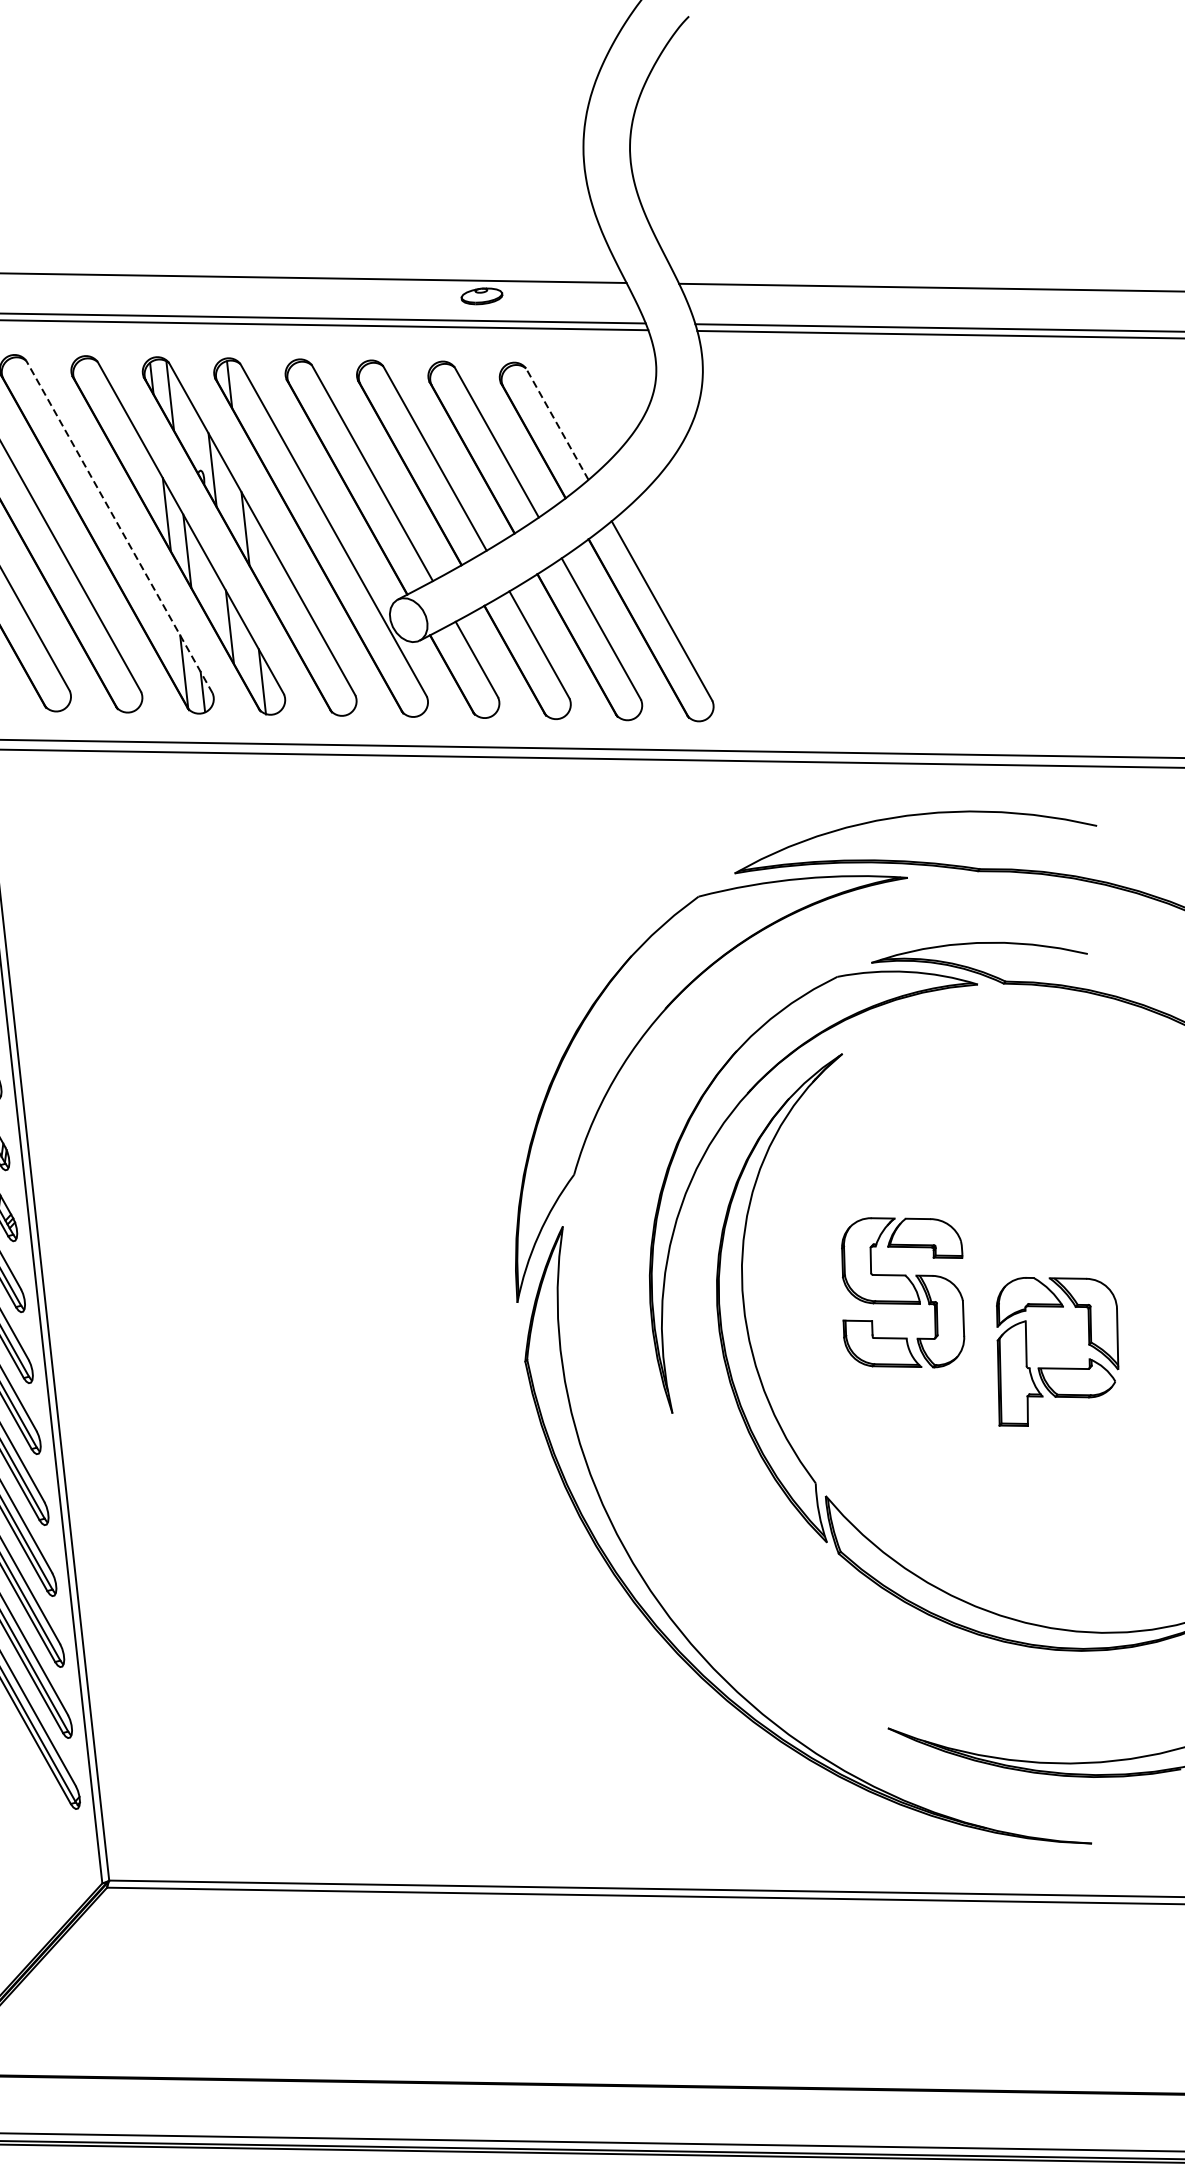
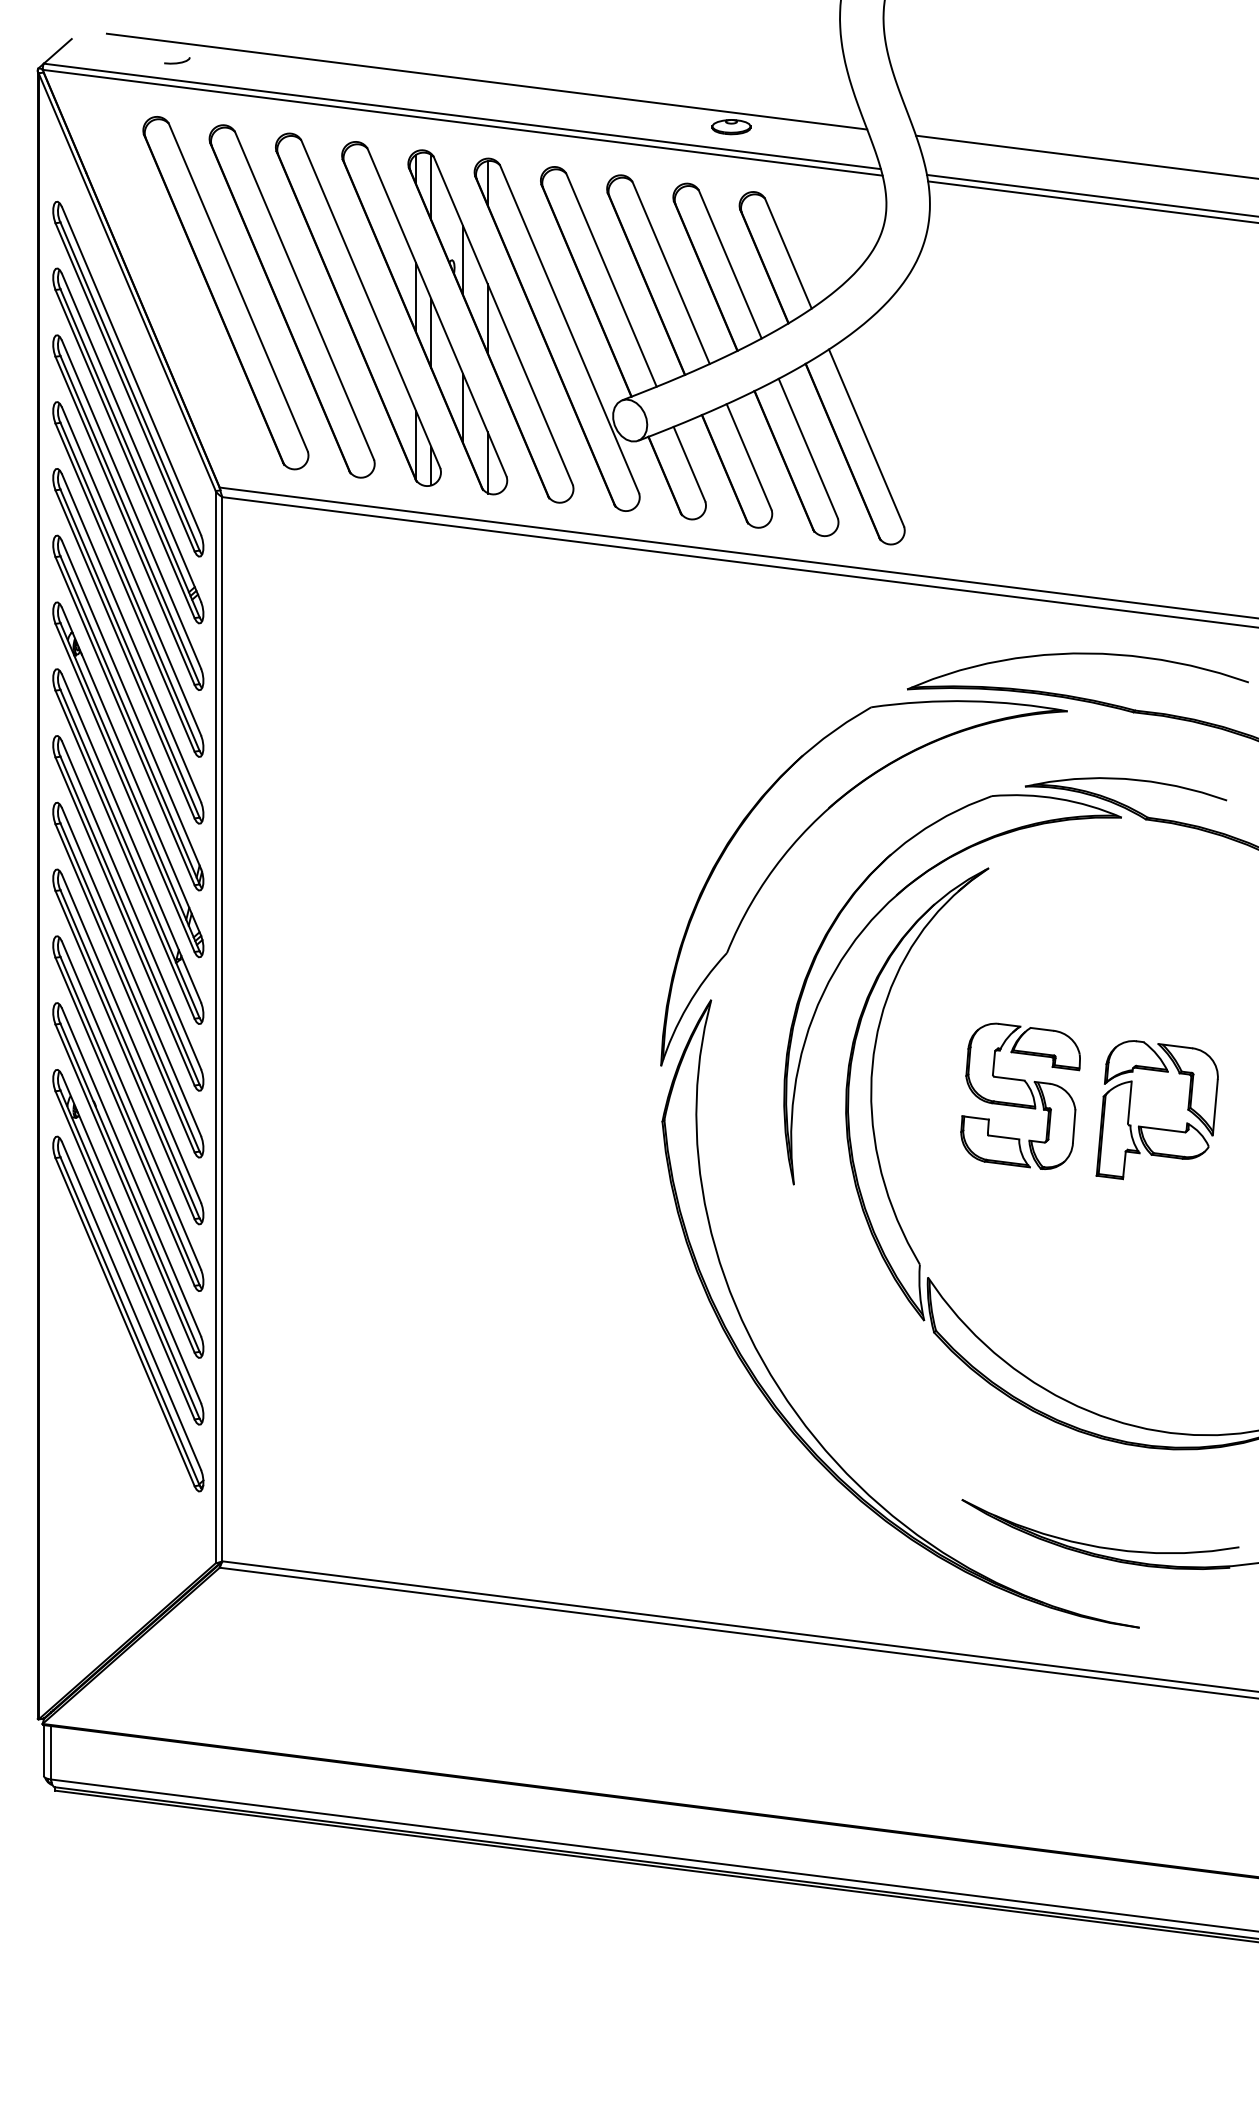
line: (557, 423) -> (788, 253), dashed -> solid
line: (118, 526) -> (370, 303), dashed -> solid
part: (1057, 1367) -> (1156, 1127), moved

